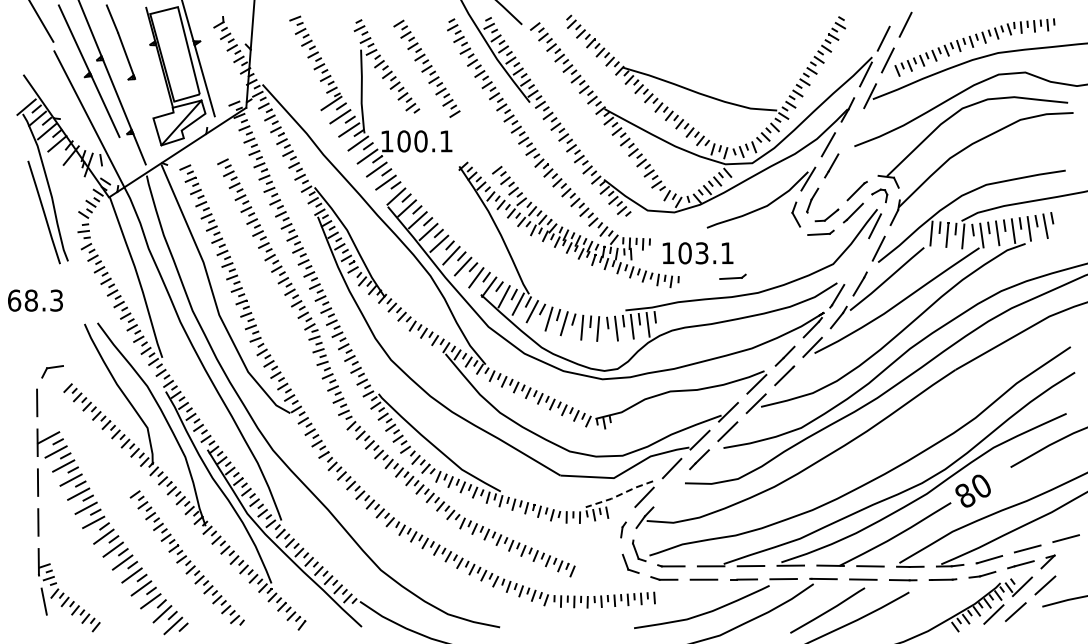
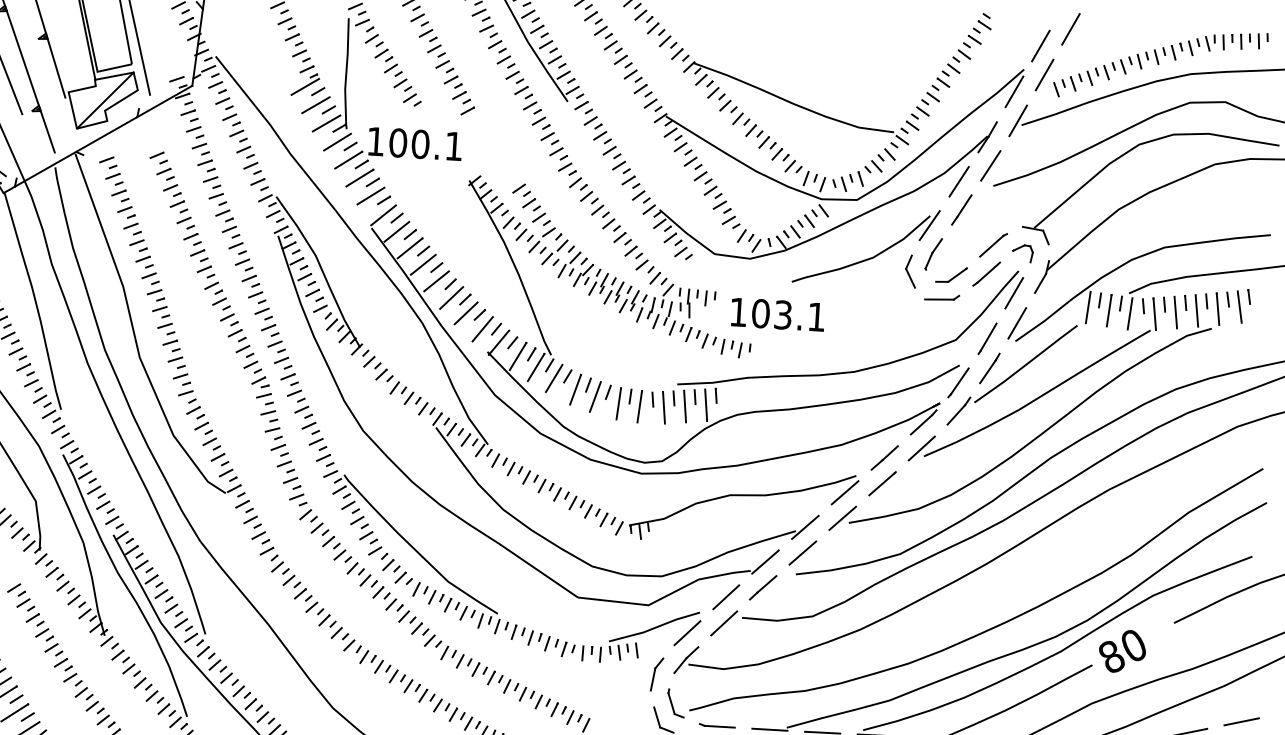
line: (143, 100) -> (56, 67), added
line: (851, 130) -> (990, 164), added
line: (857, 261) -> (988, 338), added
part: (732, 276) -> (821, 348), removed
line: (671, 487) -> (723, 622), added
line: (619, 495) -> (654, 628), dashed -> solid
part: (623, 529) -> (657, 673), size x1.67

